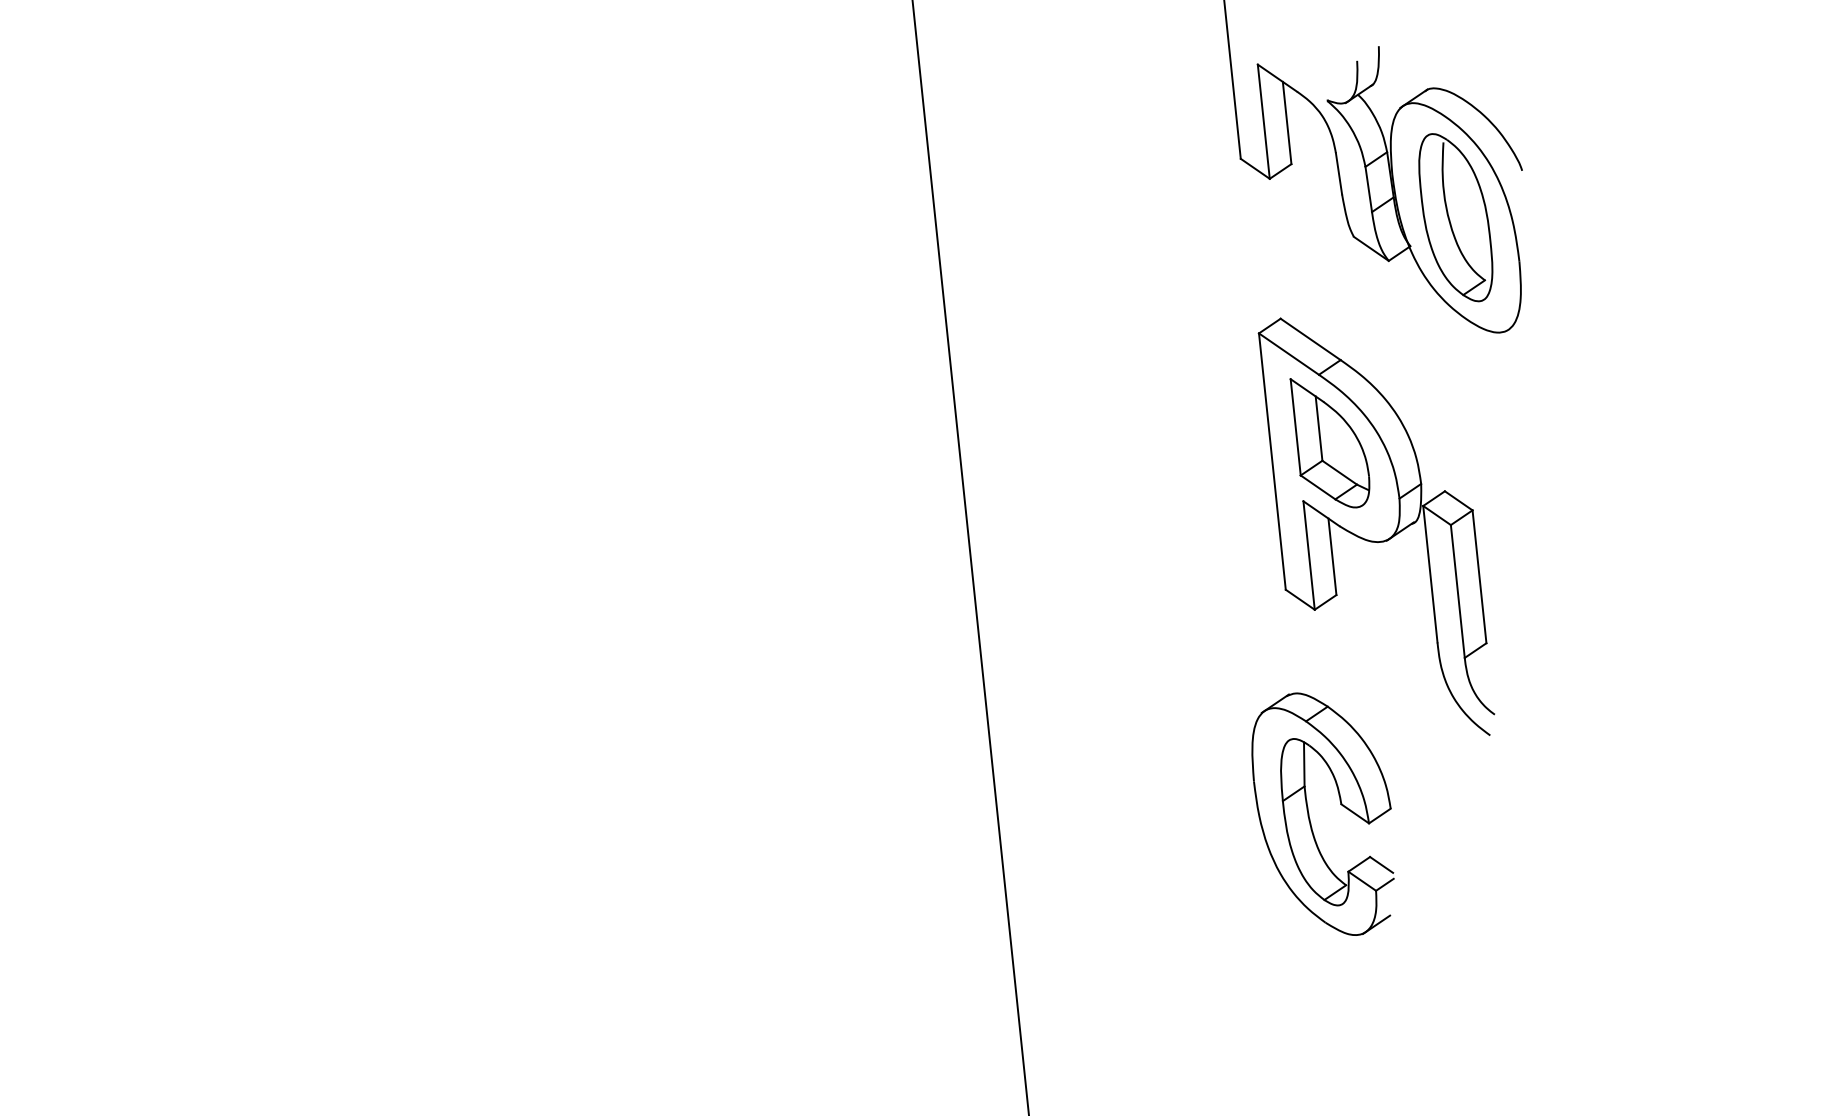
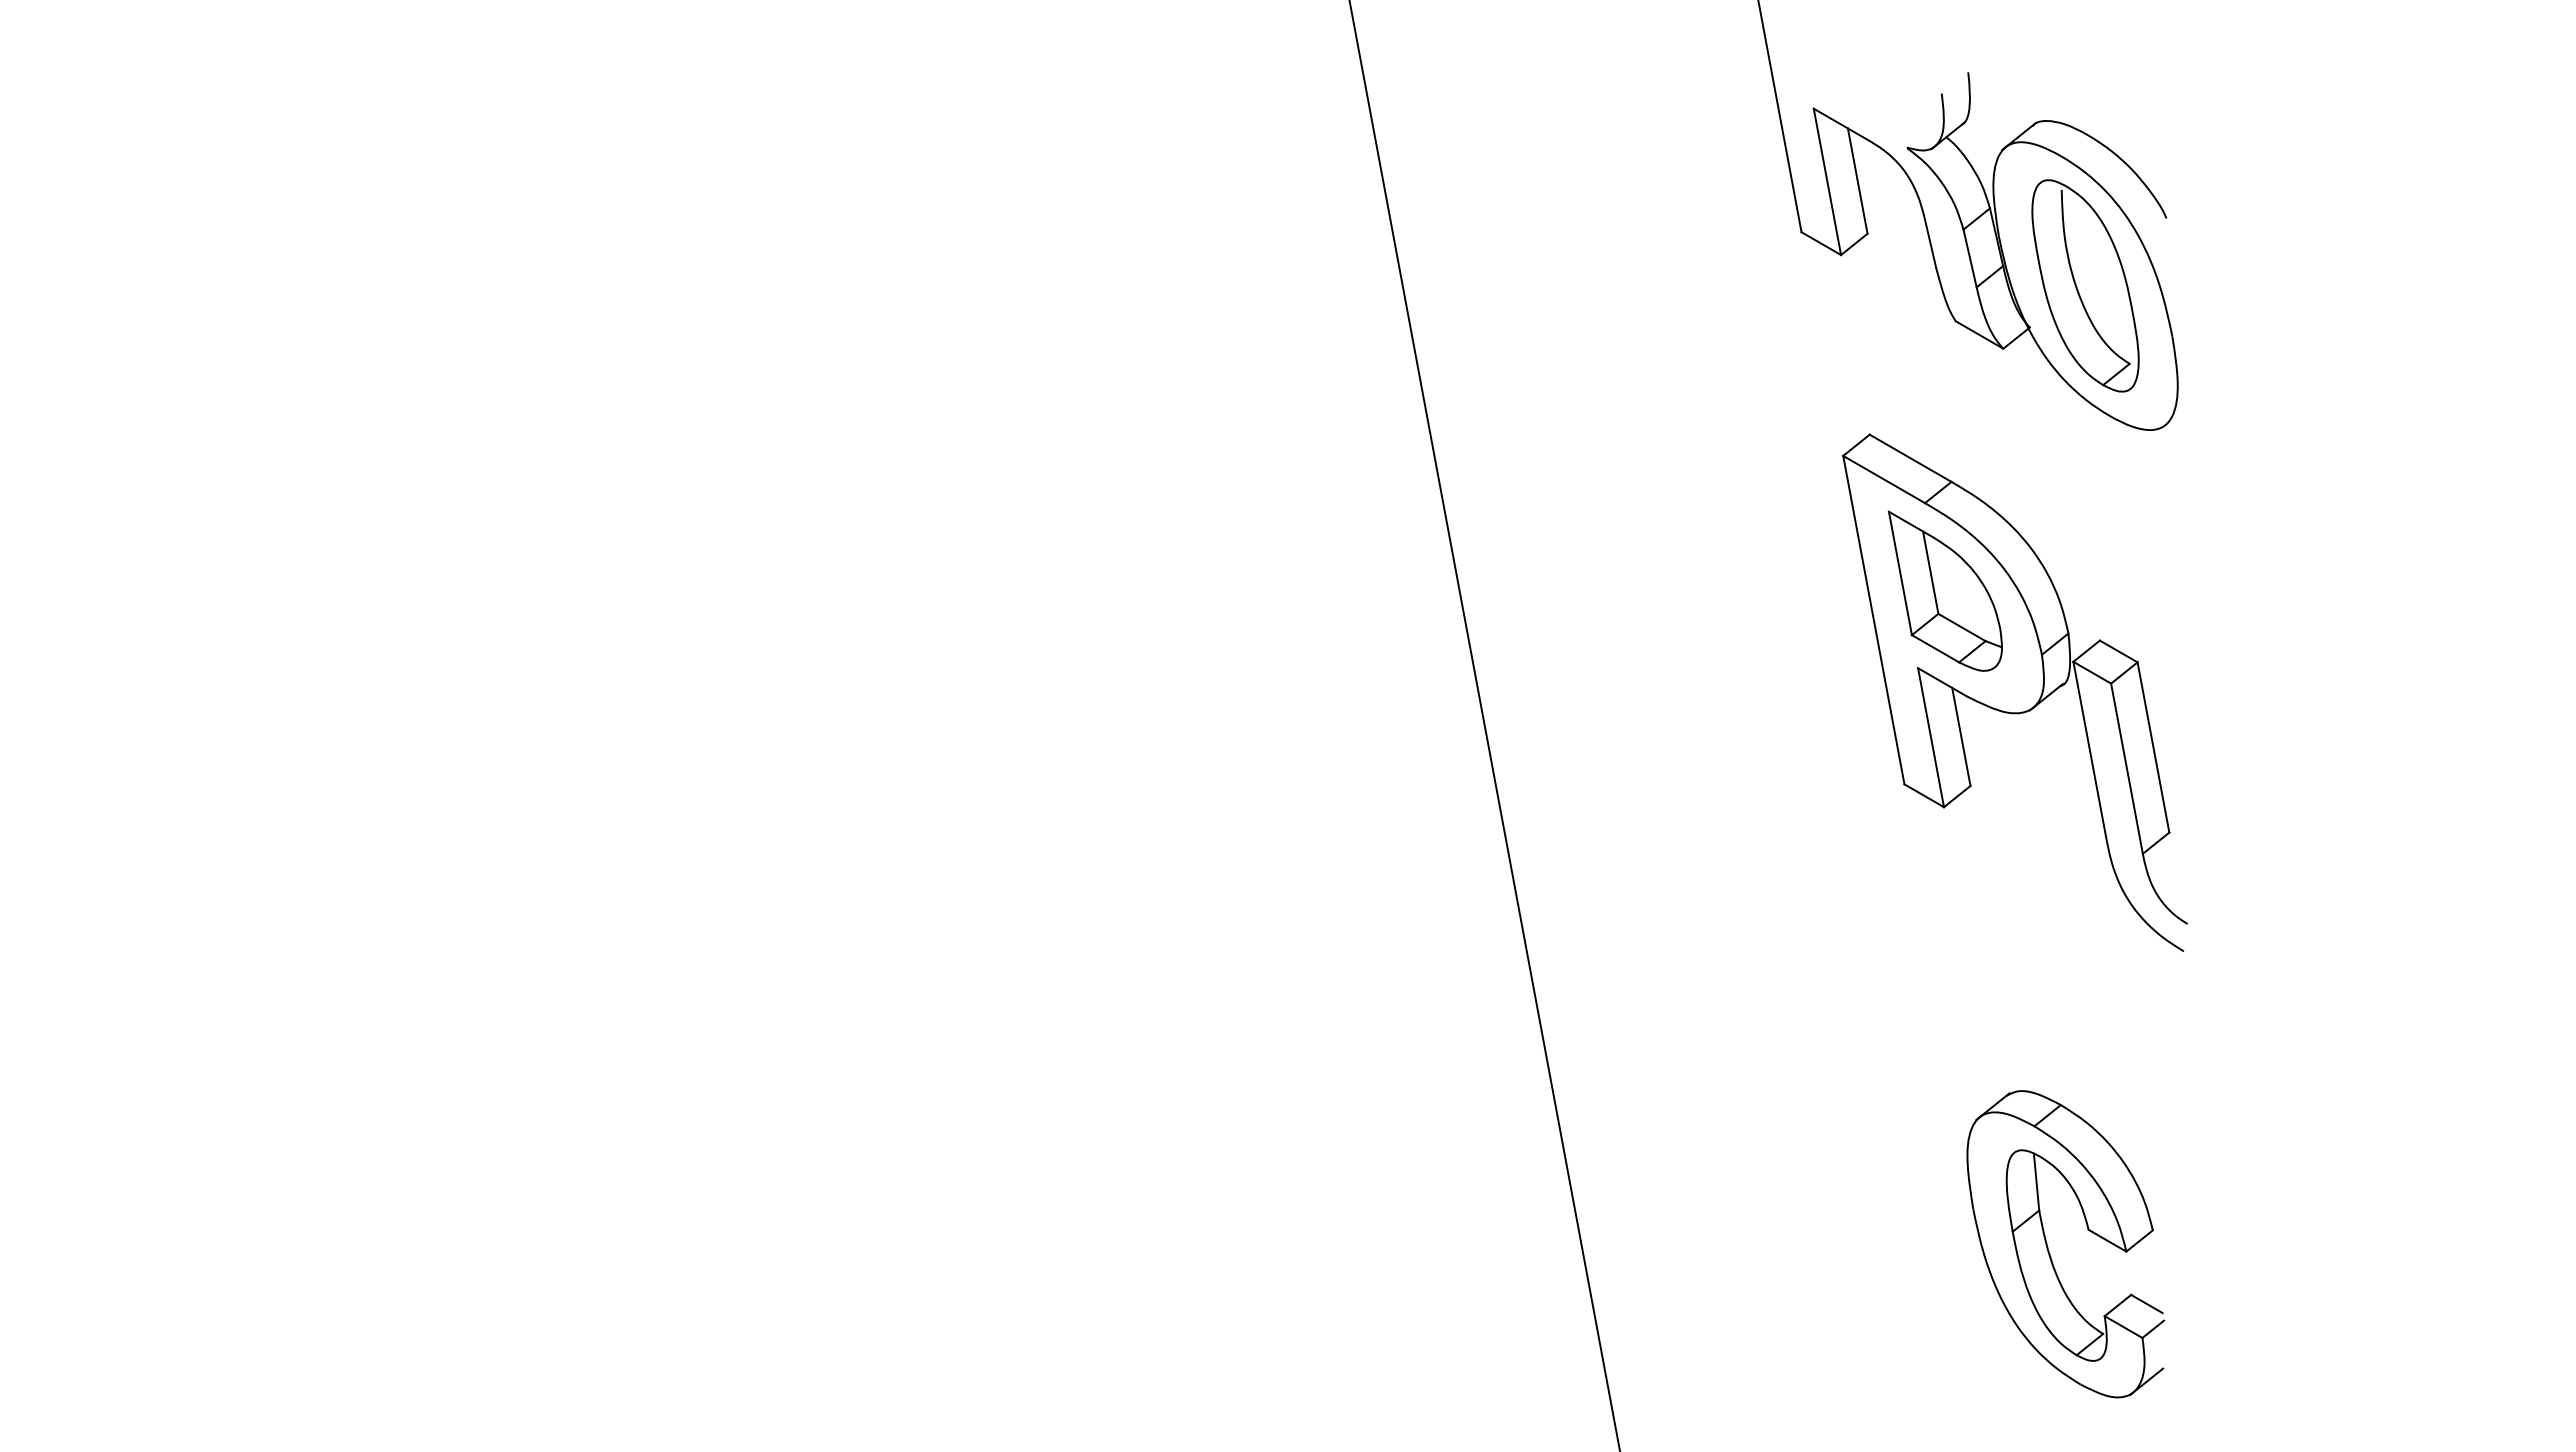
part: (1310, 817) -> (2049, 1250), moved

